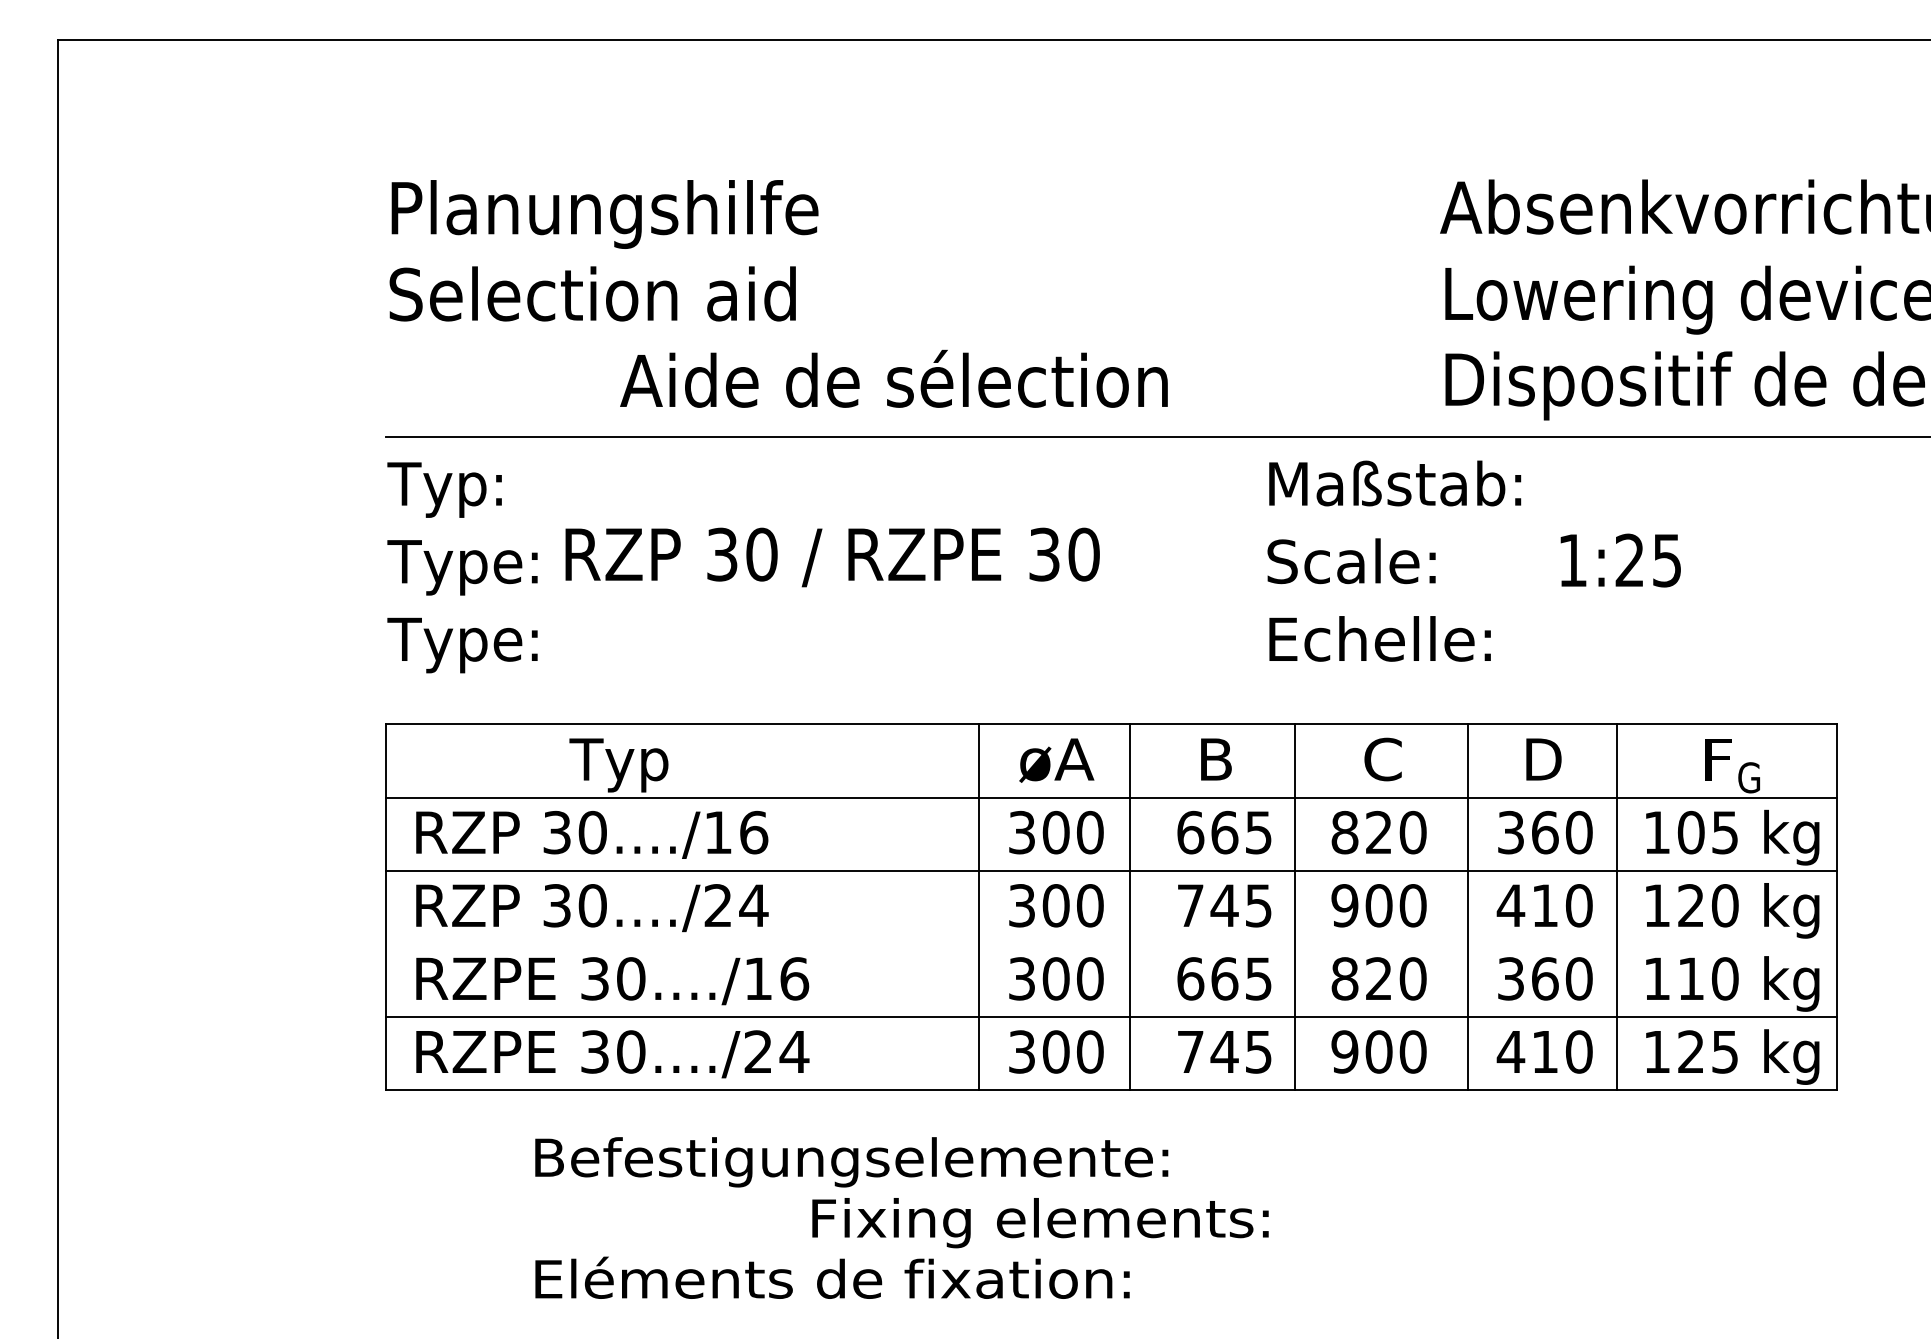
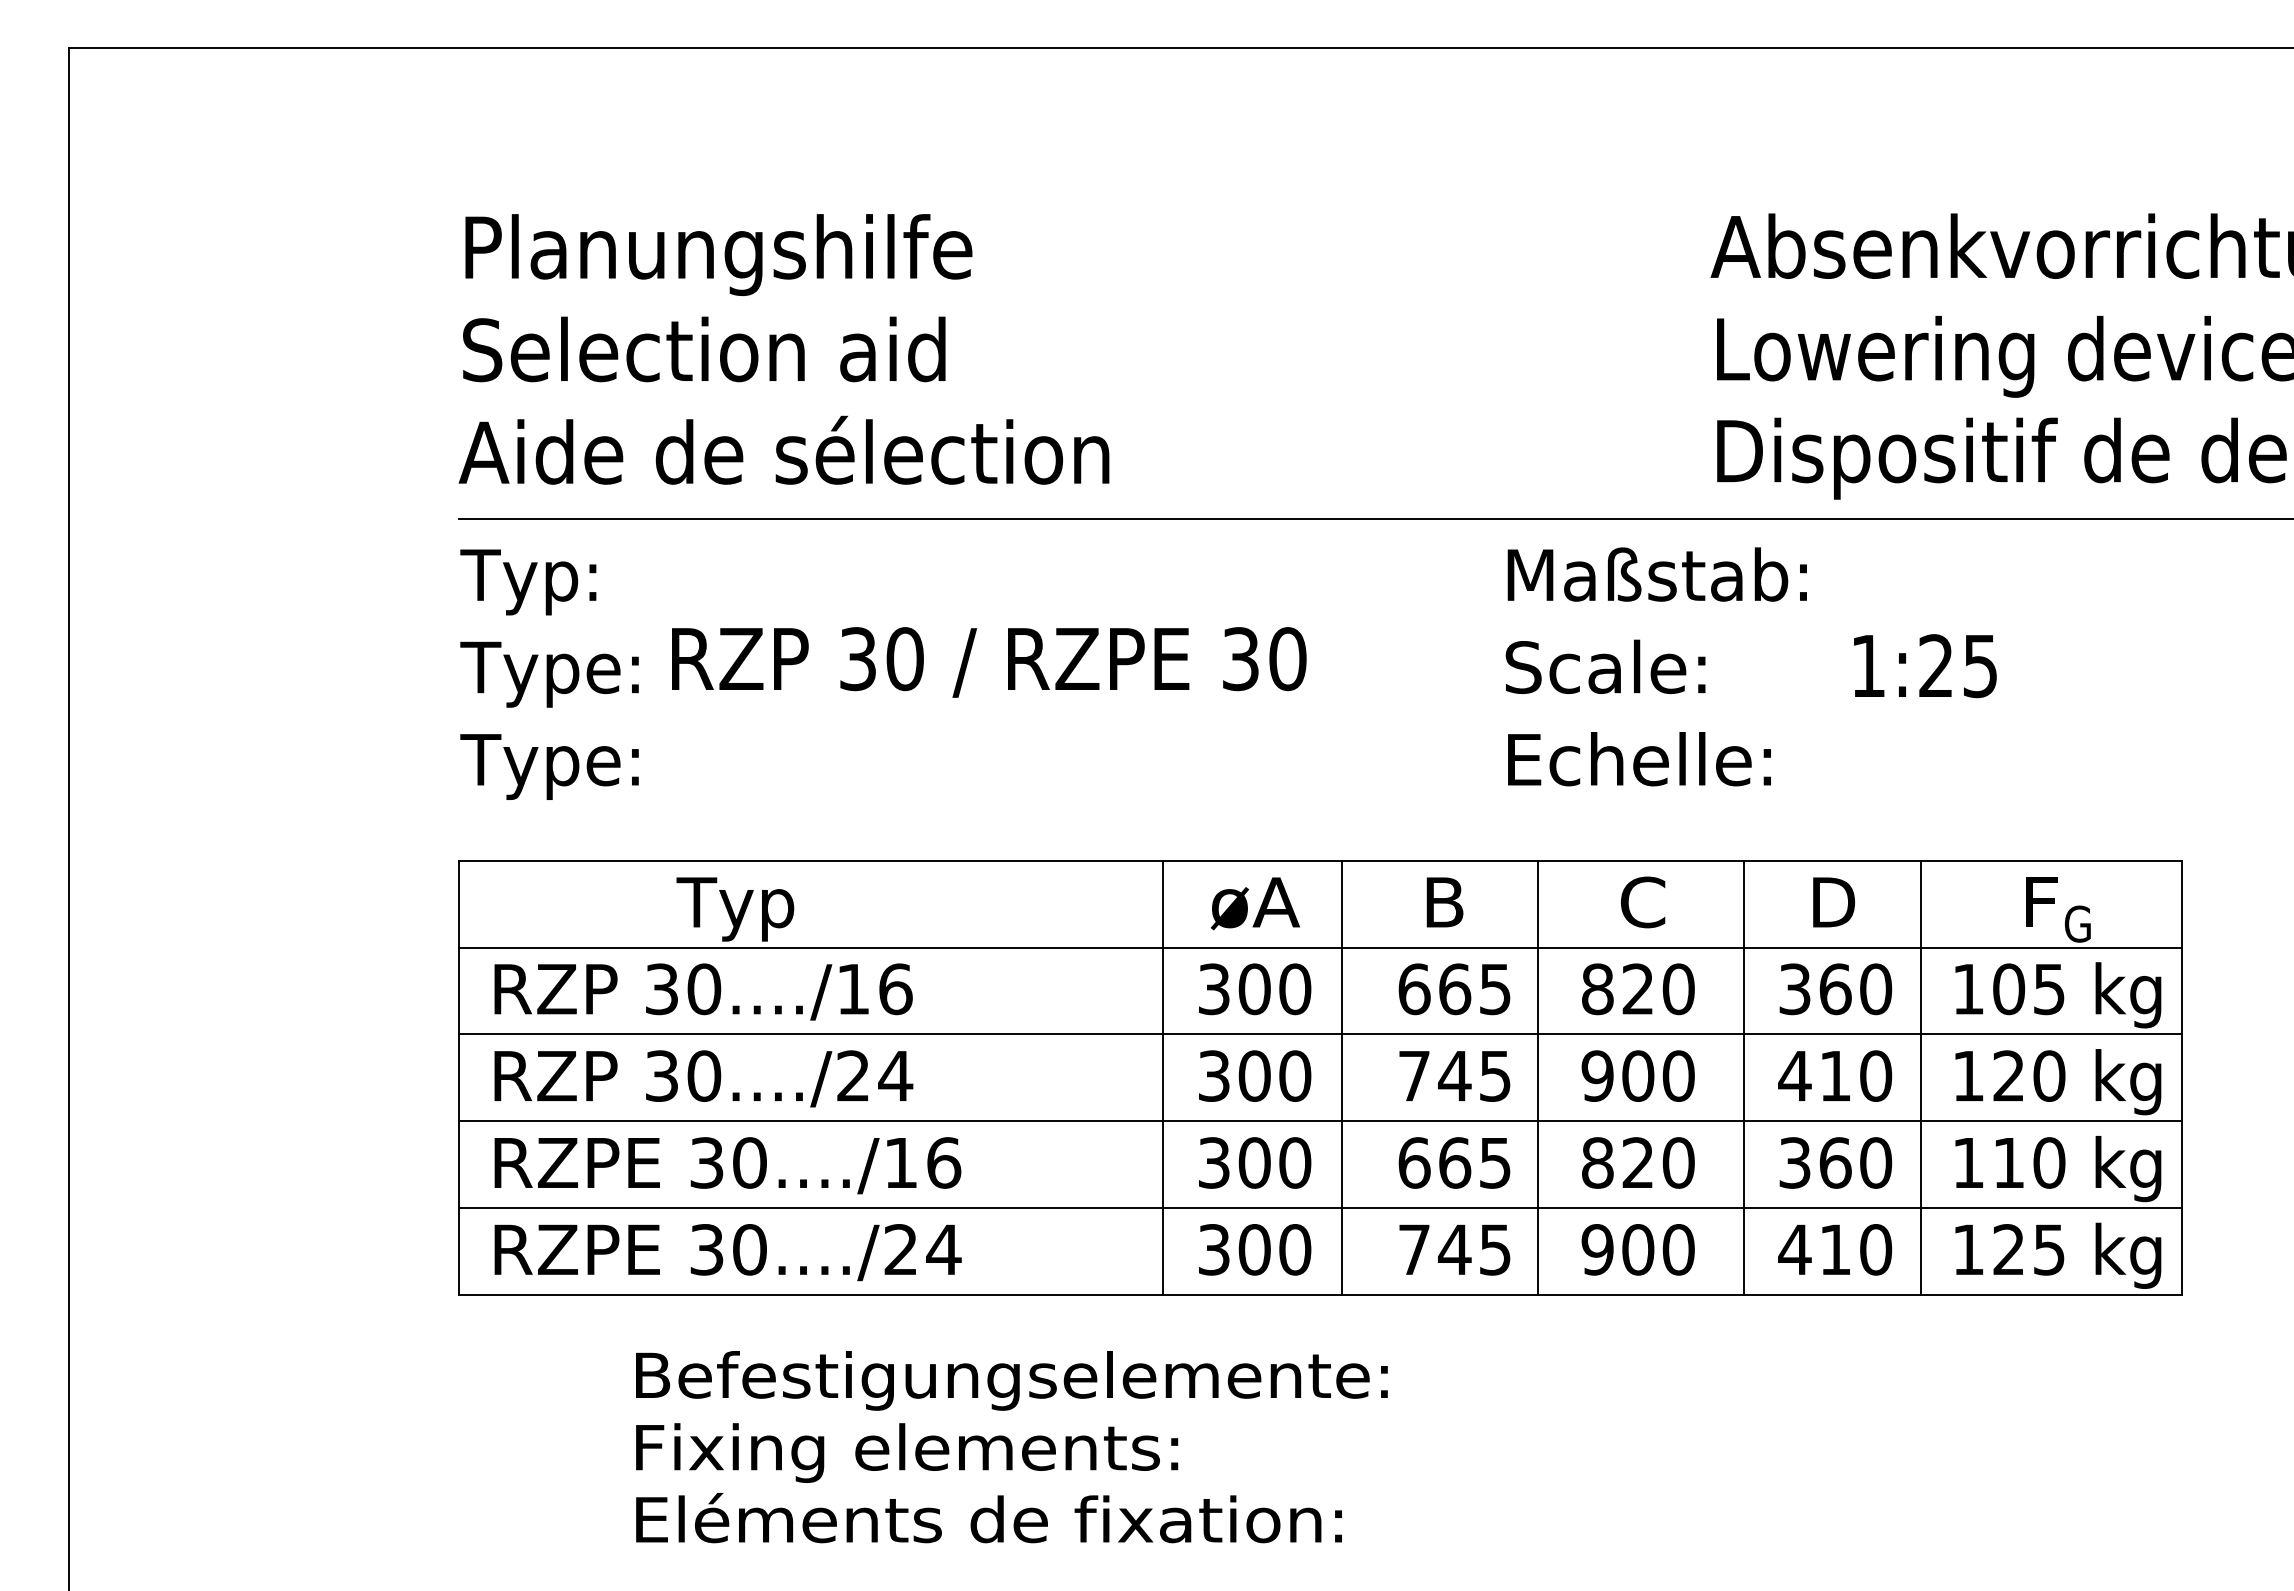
text: (893, 378) -> (783, 449), moved
line: (1111, 943) -> (1320, 1121), added
text: (1040, 1222) -> (907, 1452), moved

